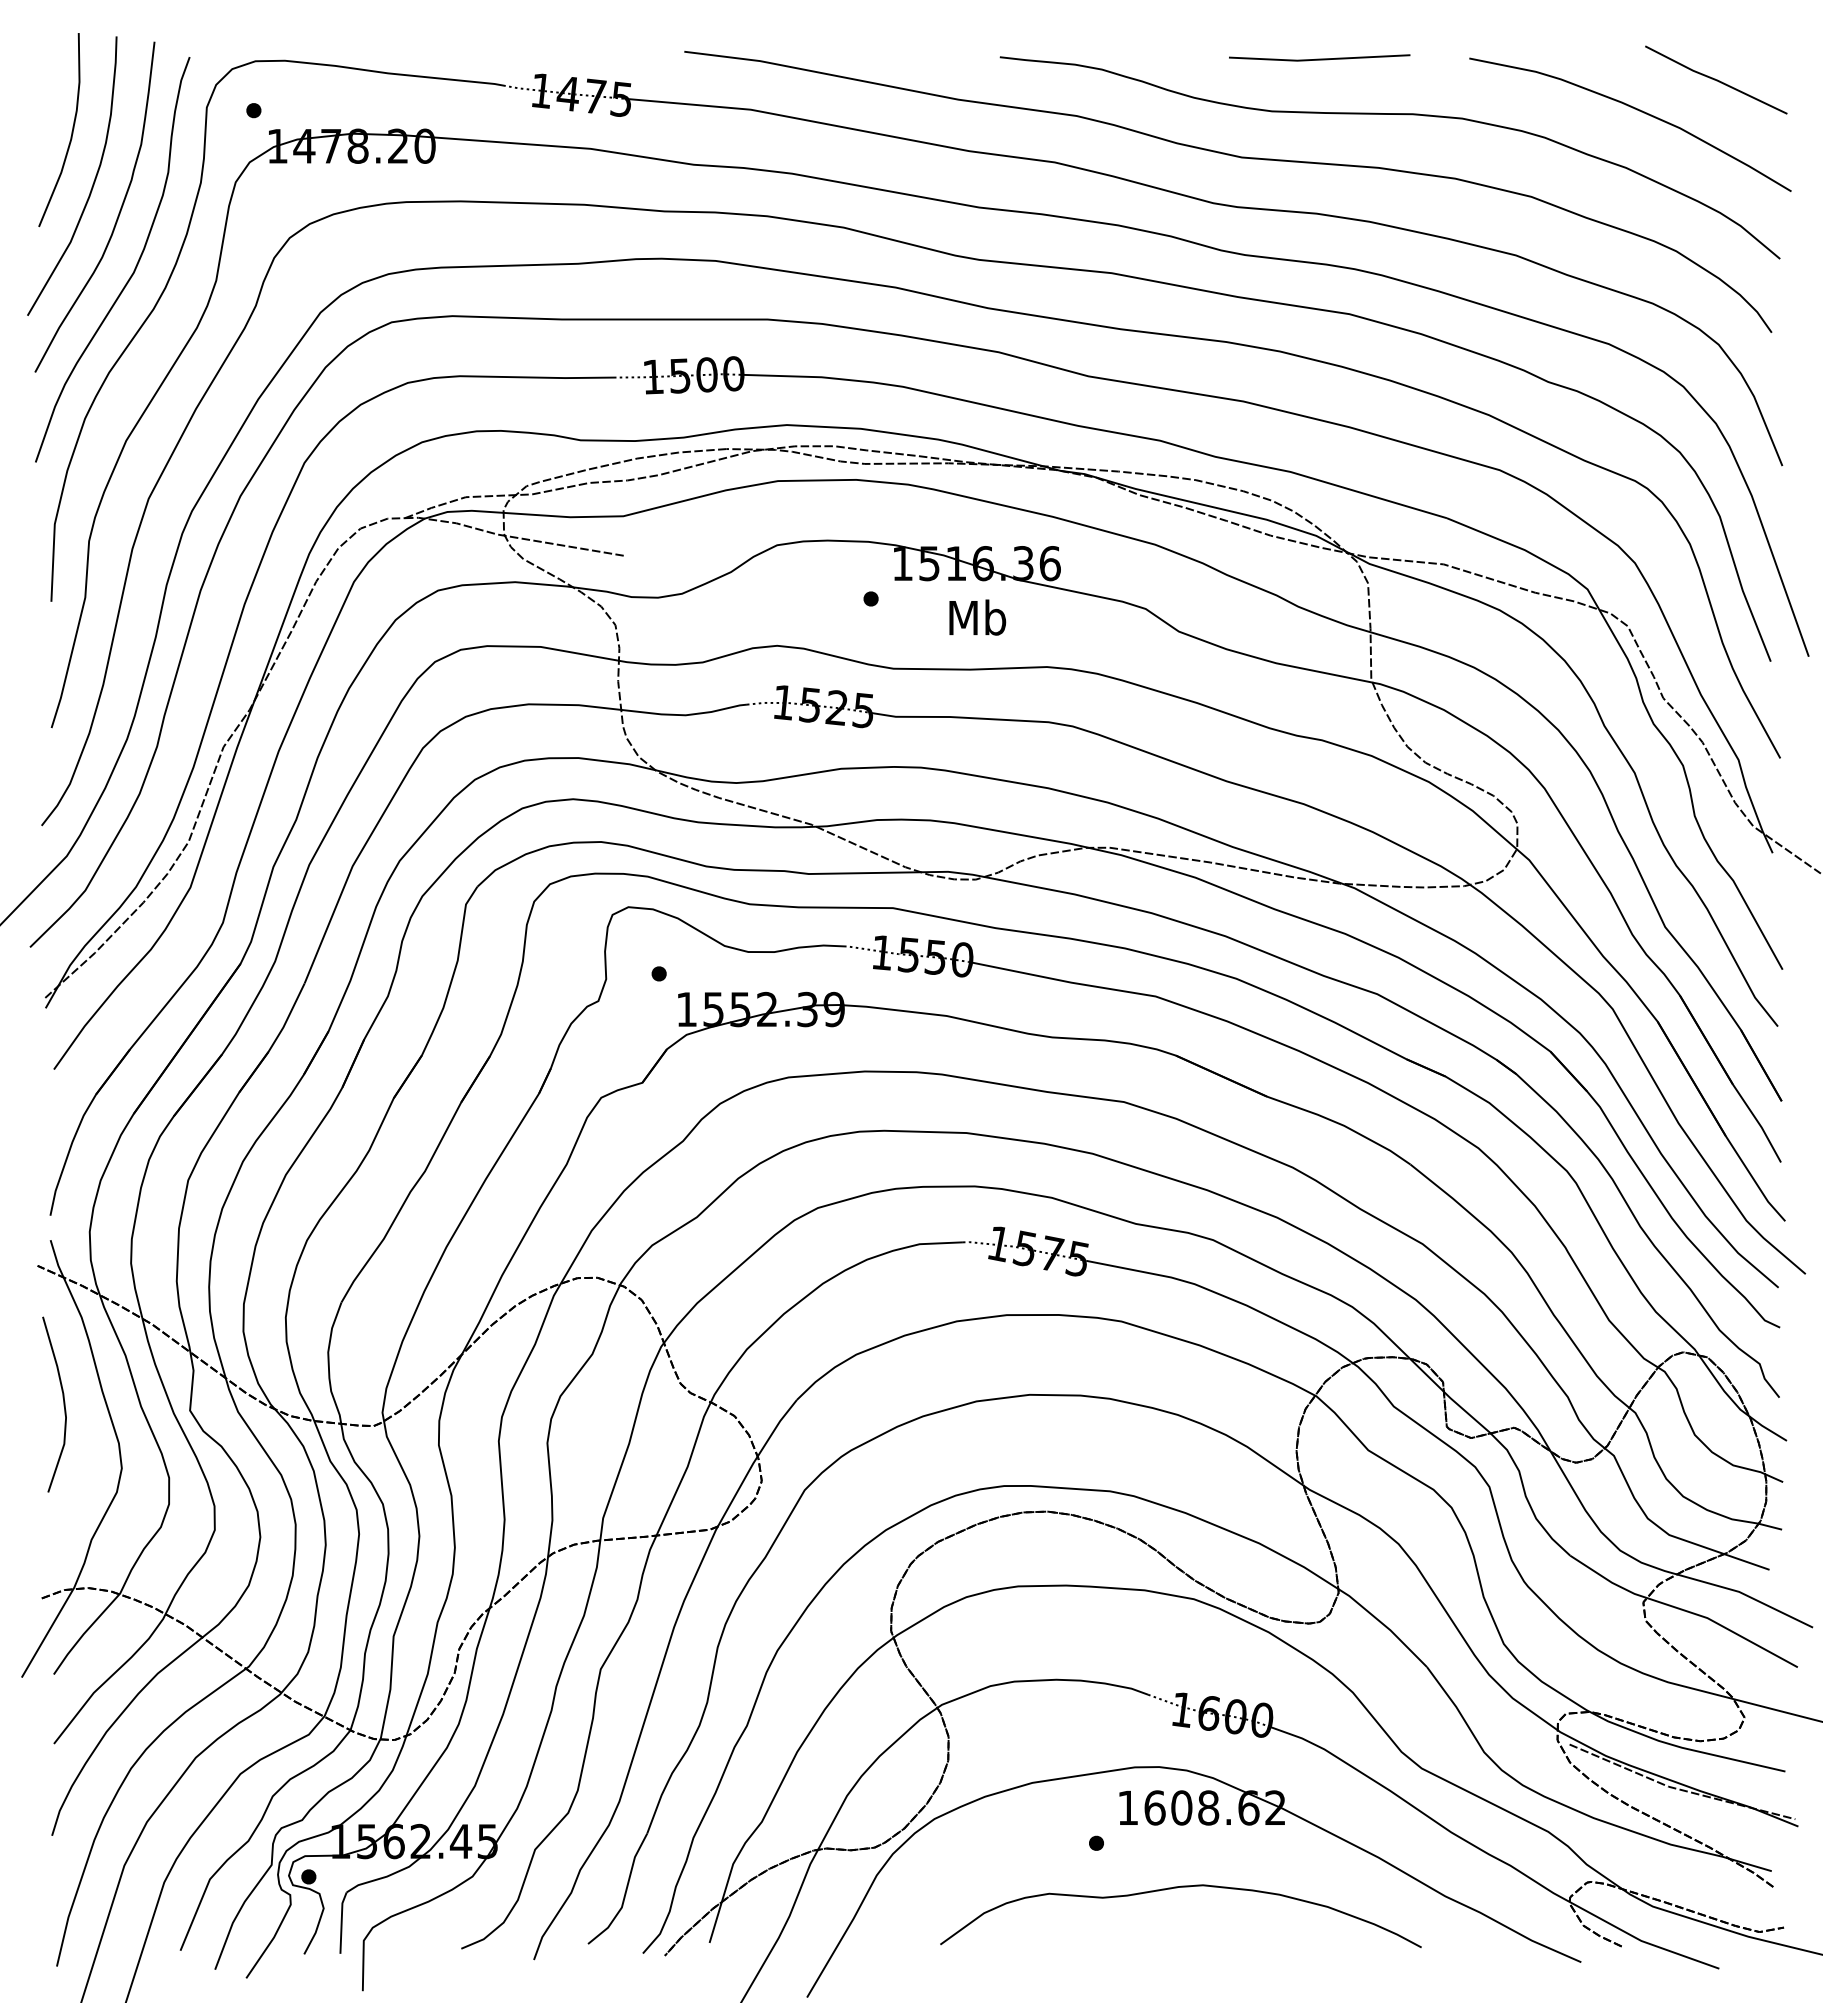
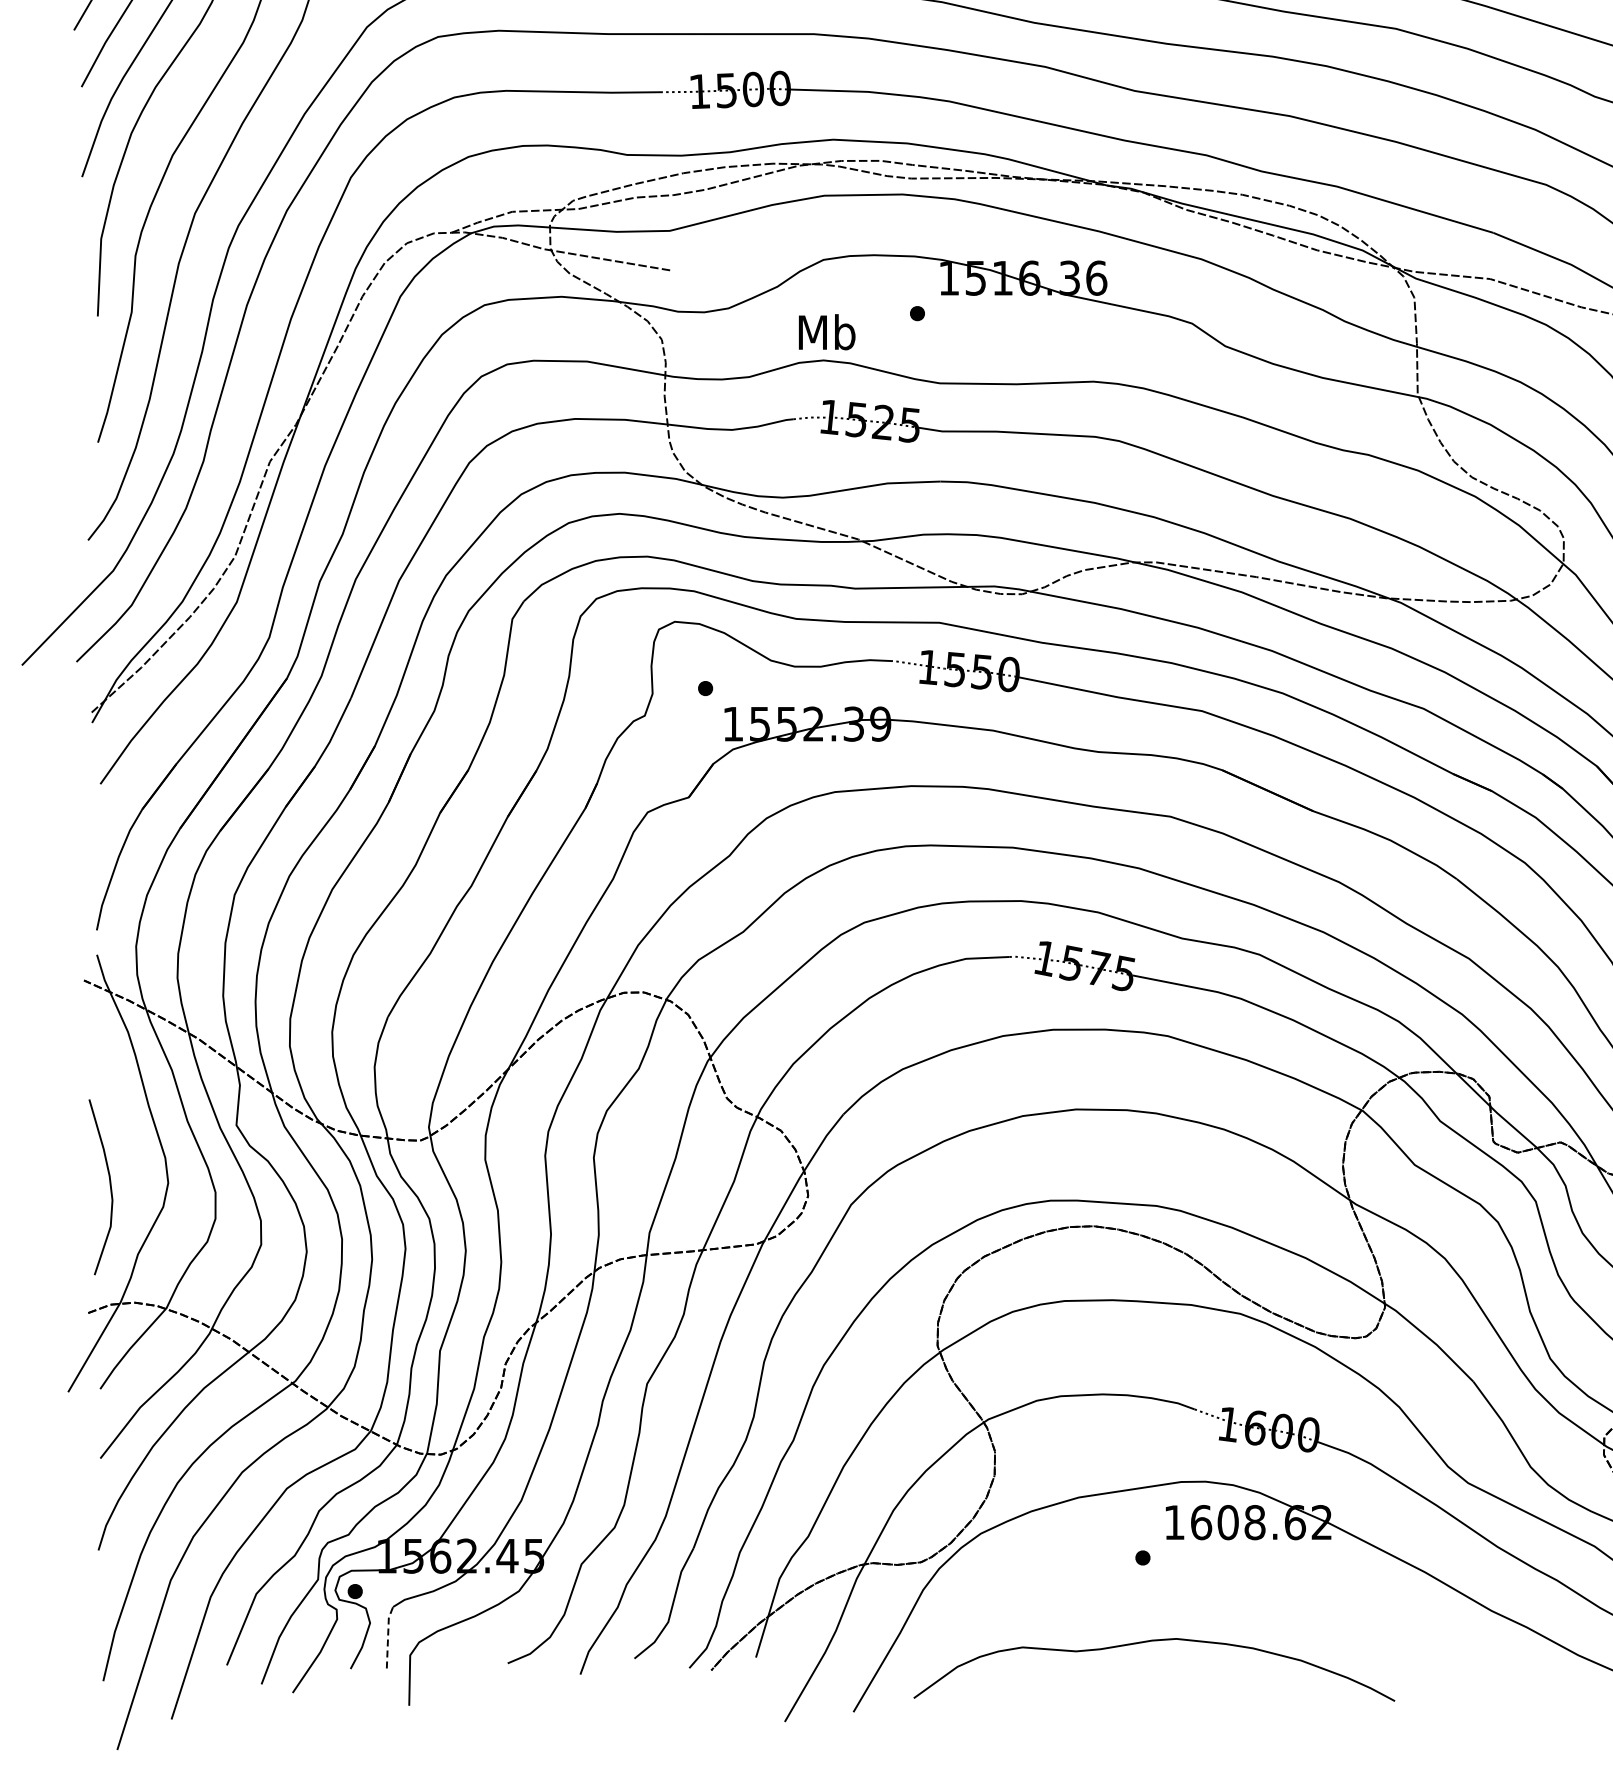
text: (977, 617) -> (826, 332), moved
curve: (63, 1404) -> (109, 1187), moved
curve: (1177, 1888) -> (1150, 1642), moved
line: (341, 1922) -> (387, 1637), solid -> dashed

